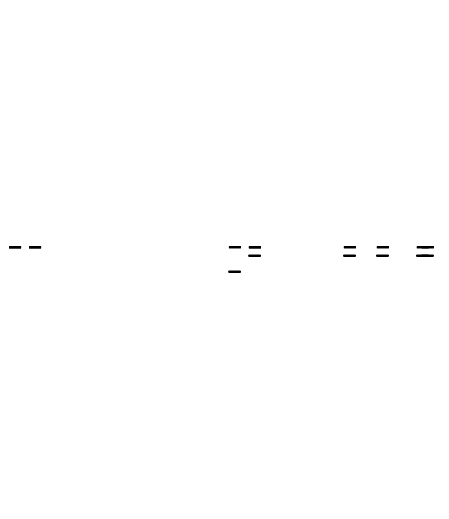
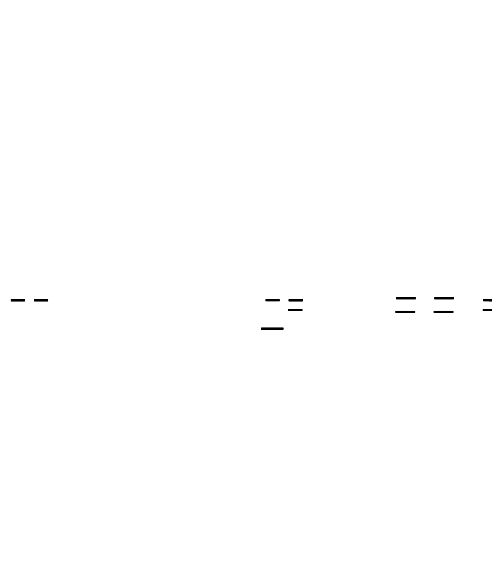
part: (349, 251) -> (405, 305), size x1.4
part: (382, 251) -> (443, 305), size x1.4
circle: (234, 271) -> (272, 328), size x1.6

